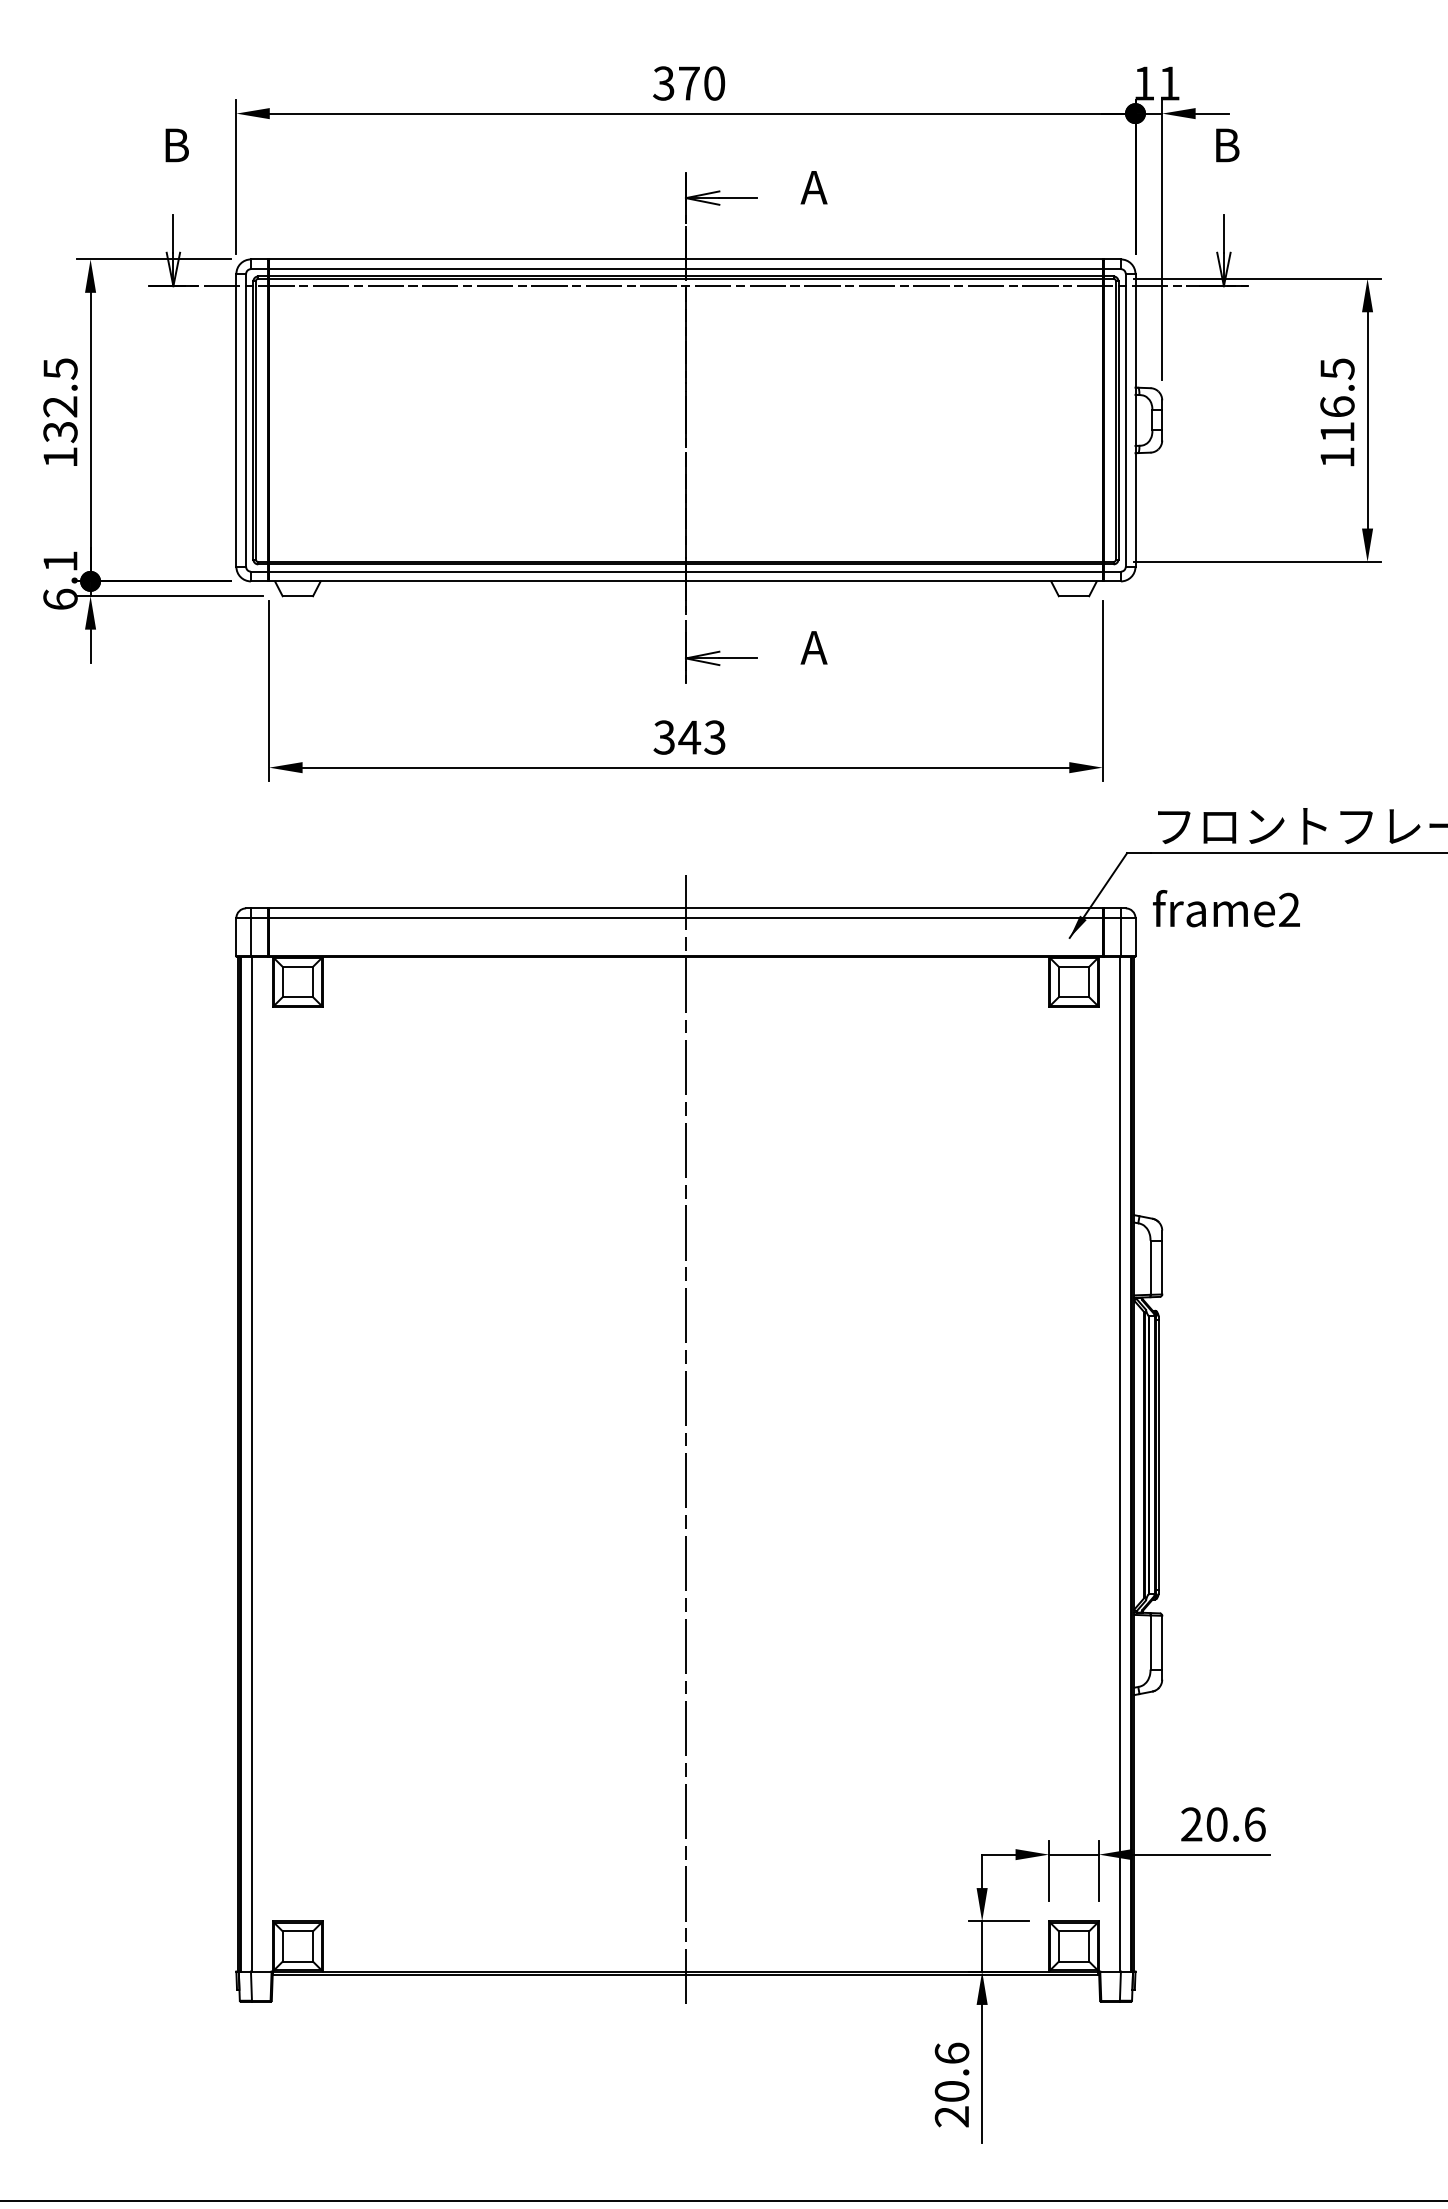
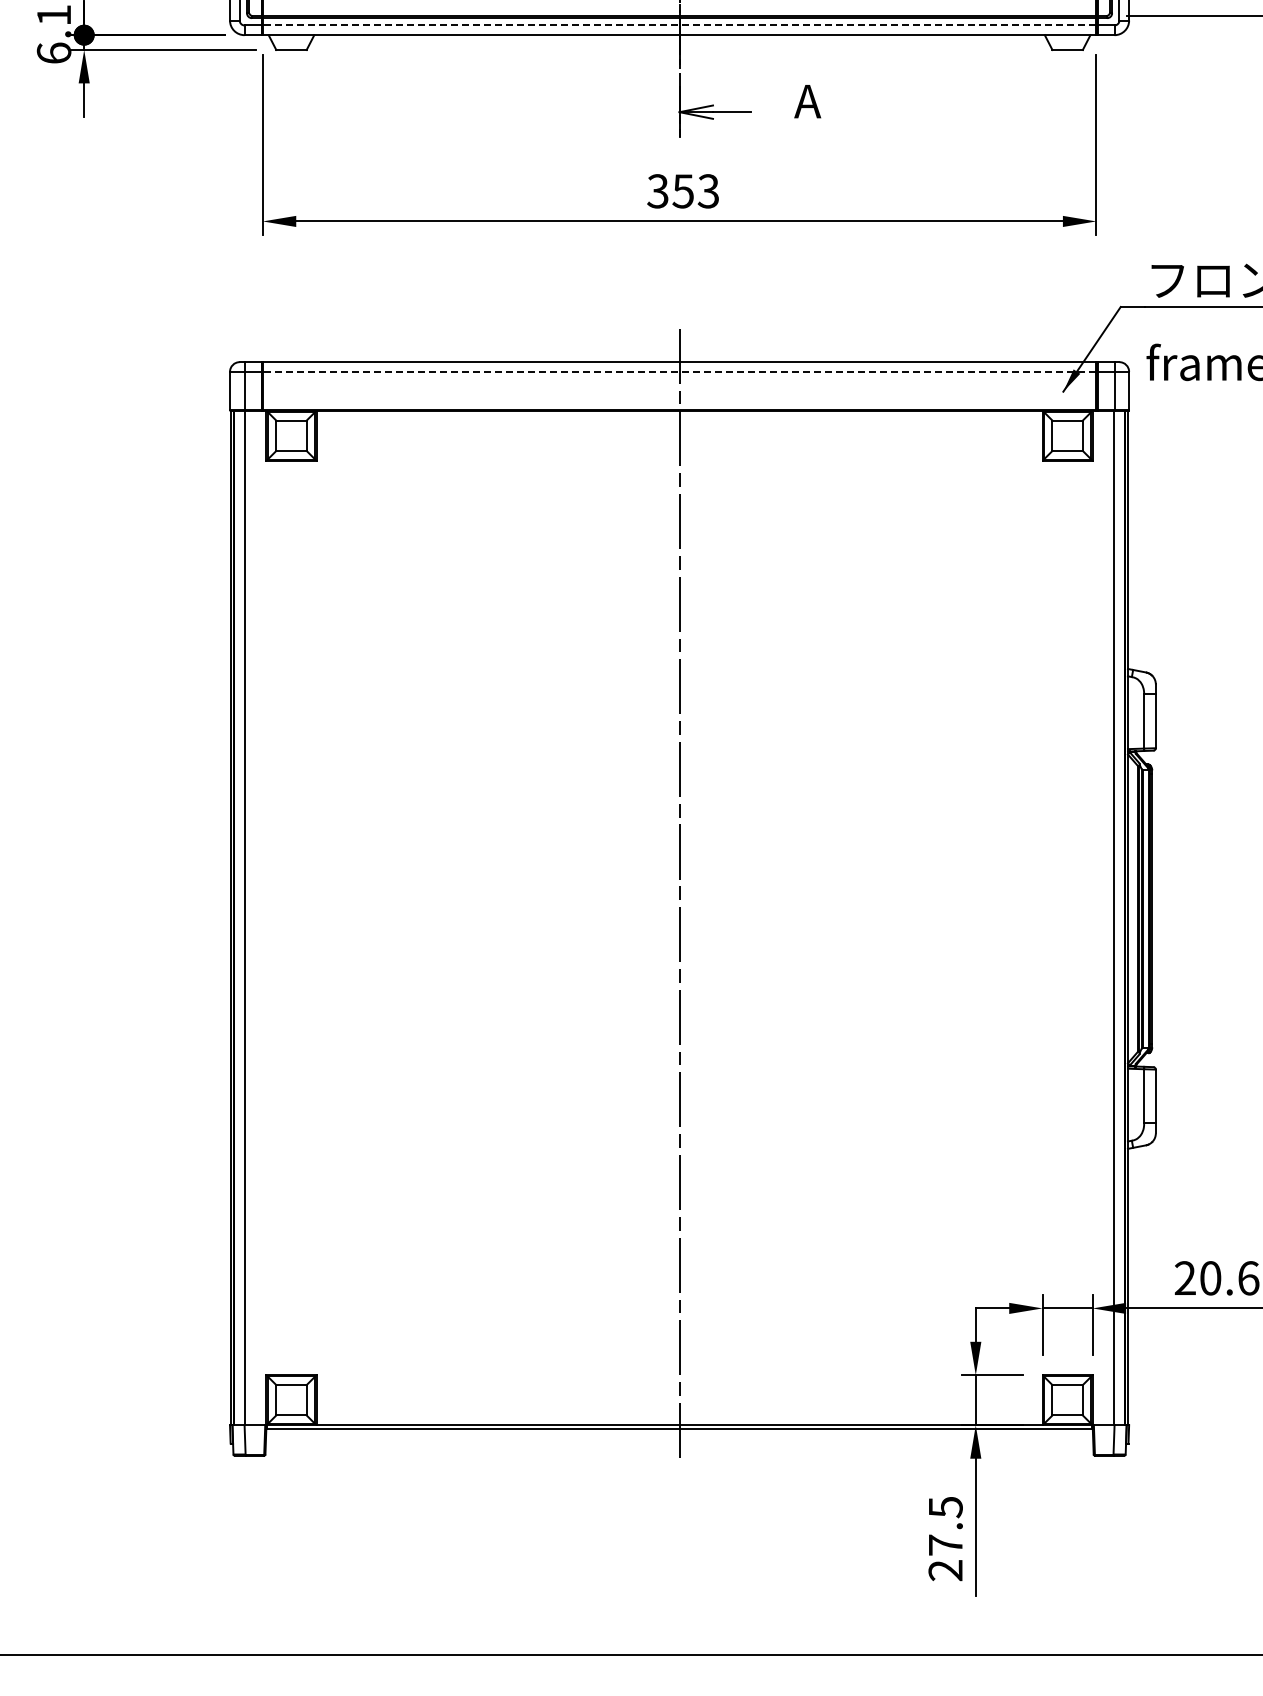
line: (685, 571) -> (679, 25), solid -> dashed
text: (689, 737) -> (683, 191), 343 -> 353
line: (685, 918) -> (679, 372), solid -> dashed
text: (951, 2071) -> (945, 1525), 20.6 -> 27.5

